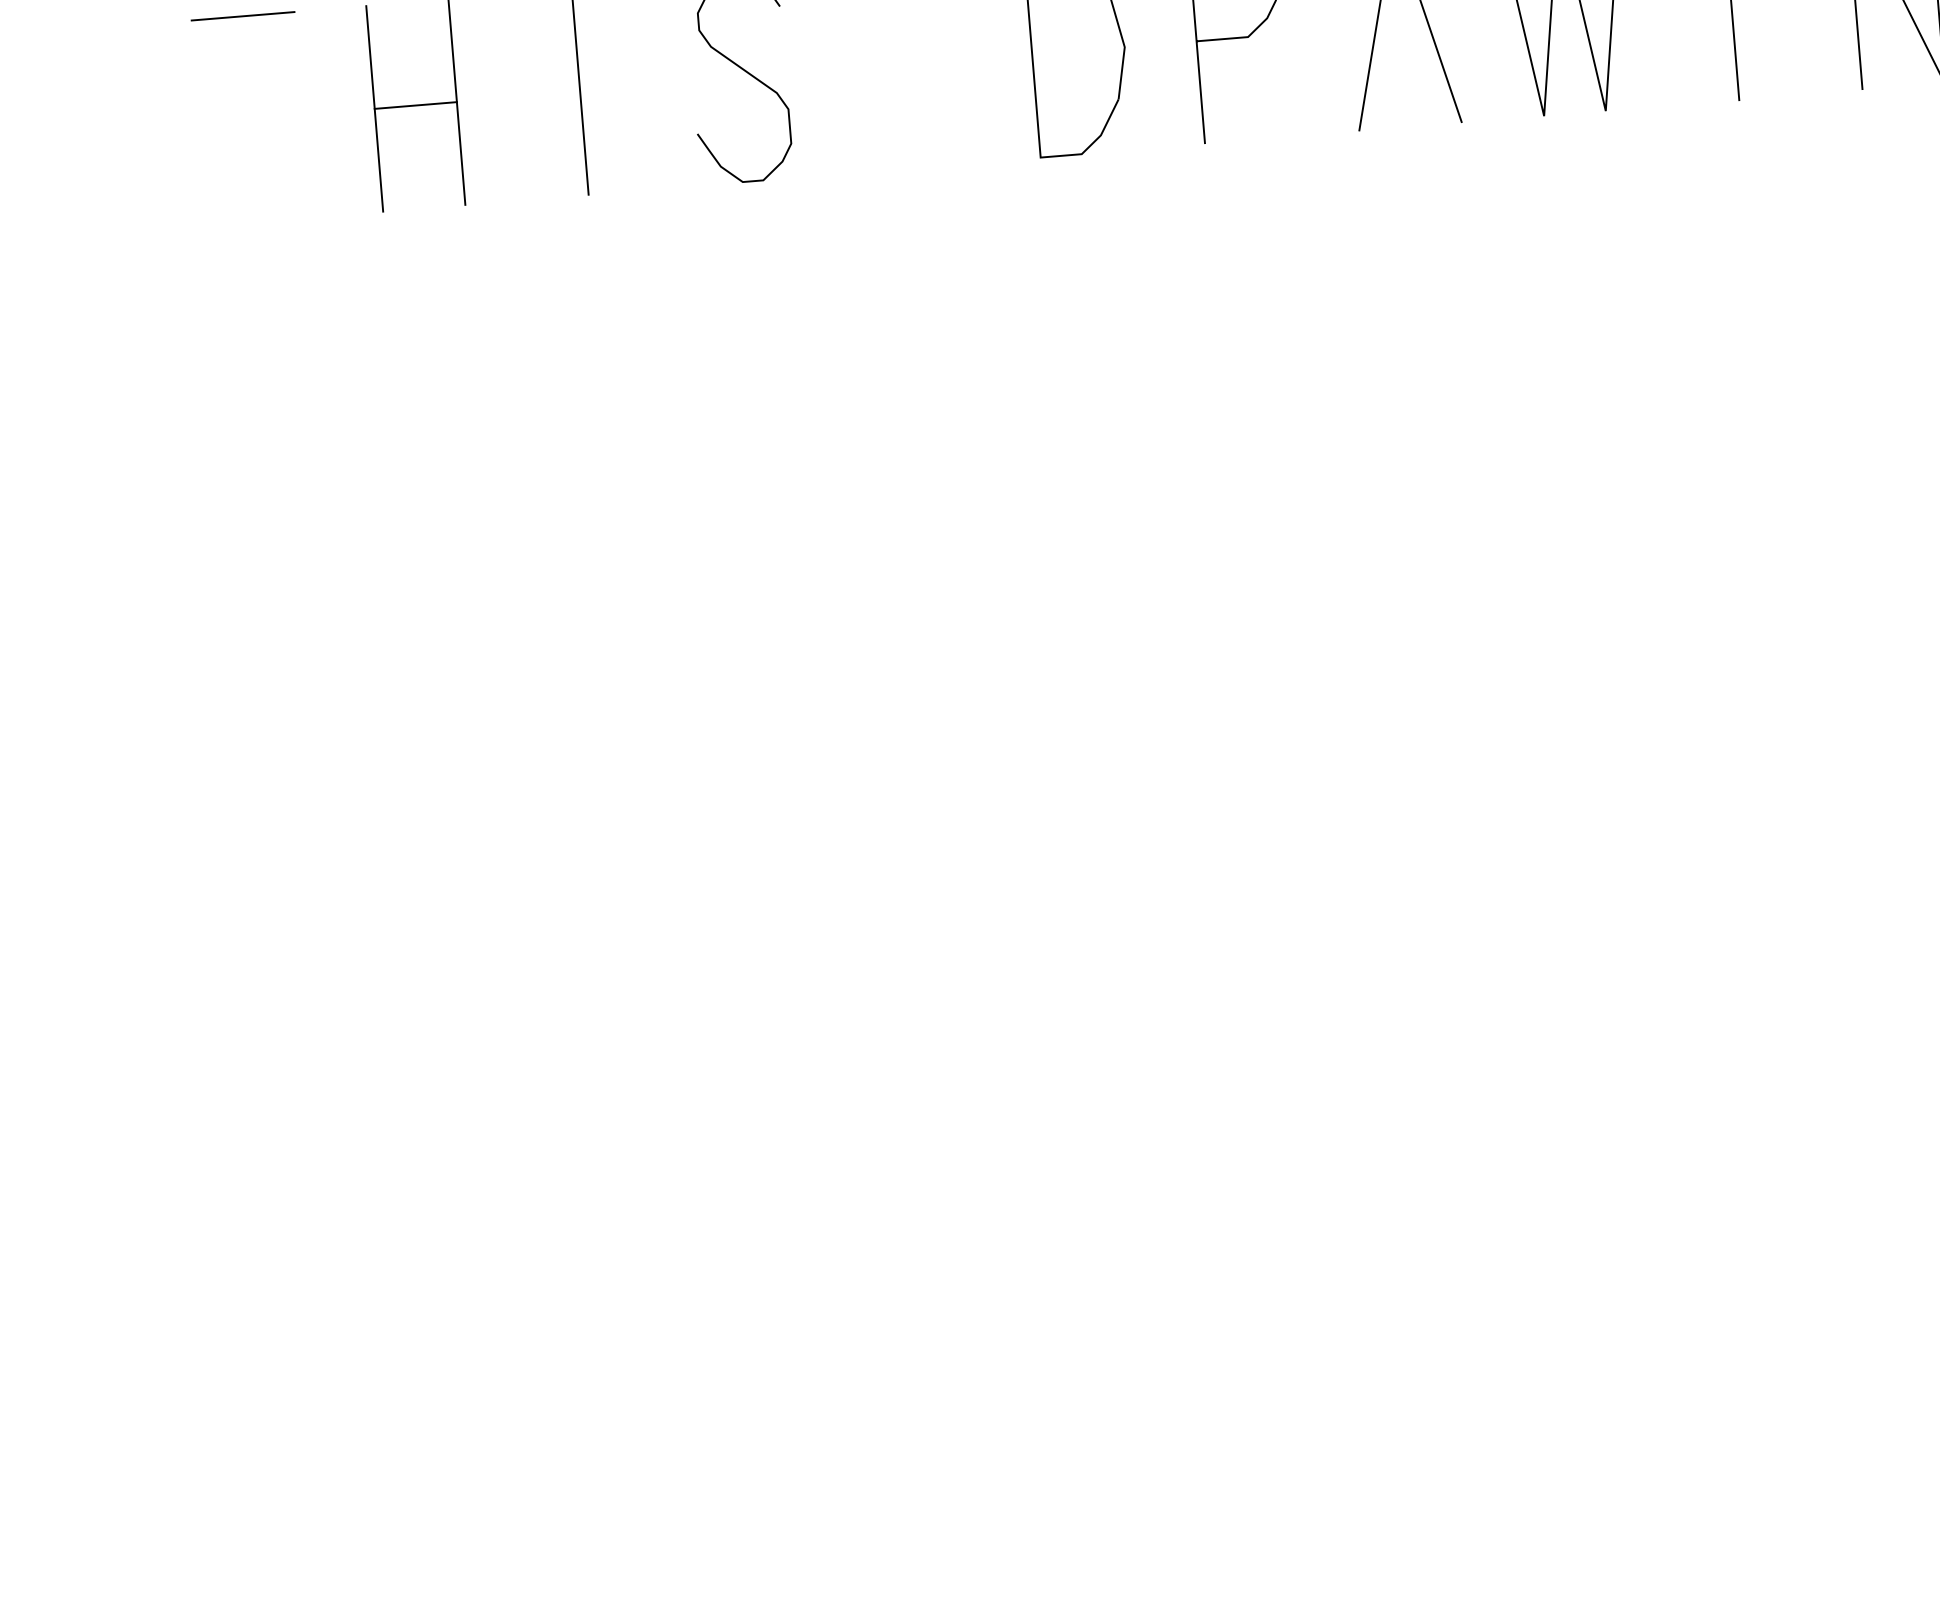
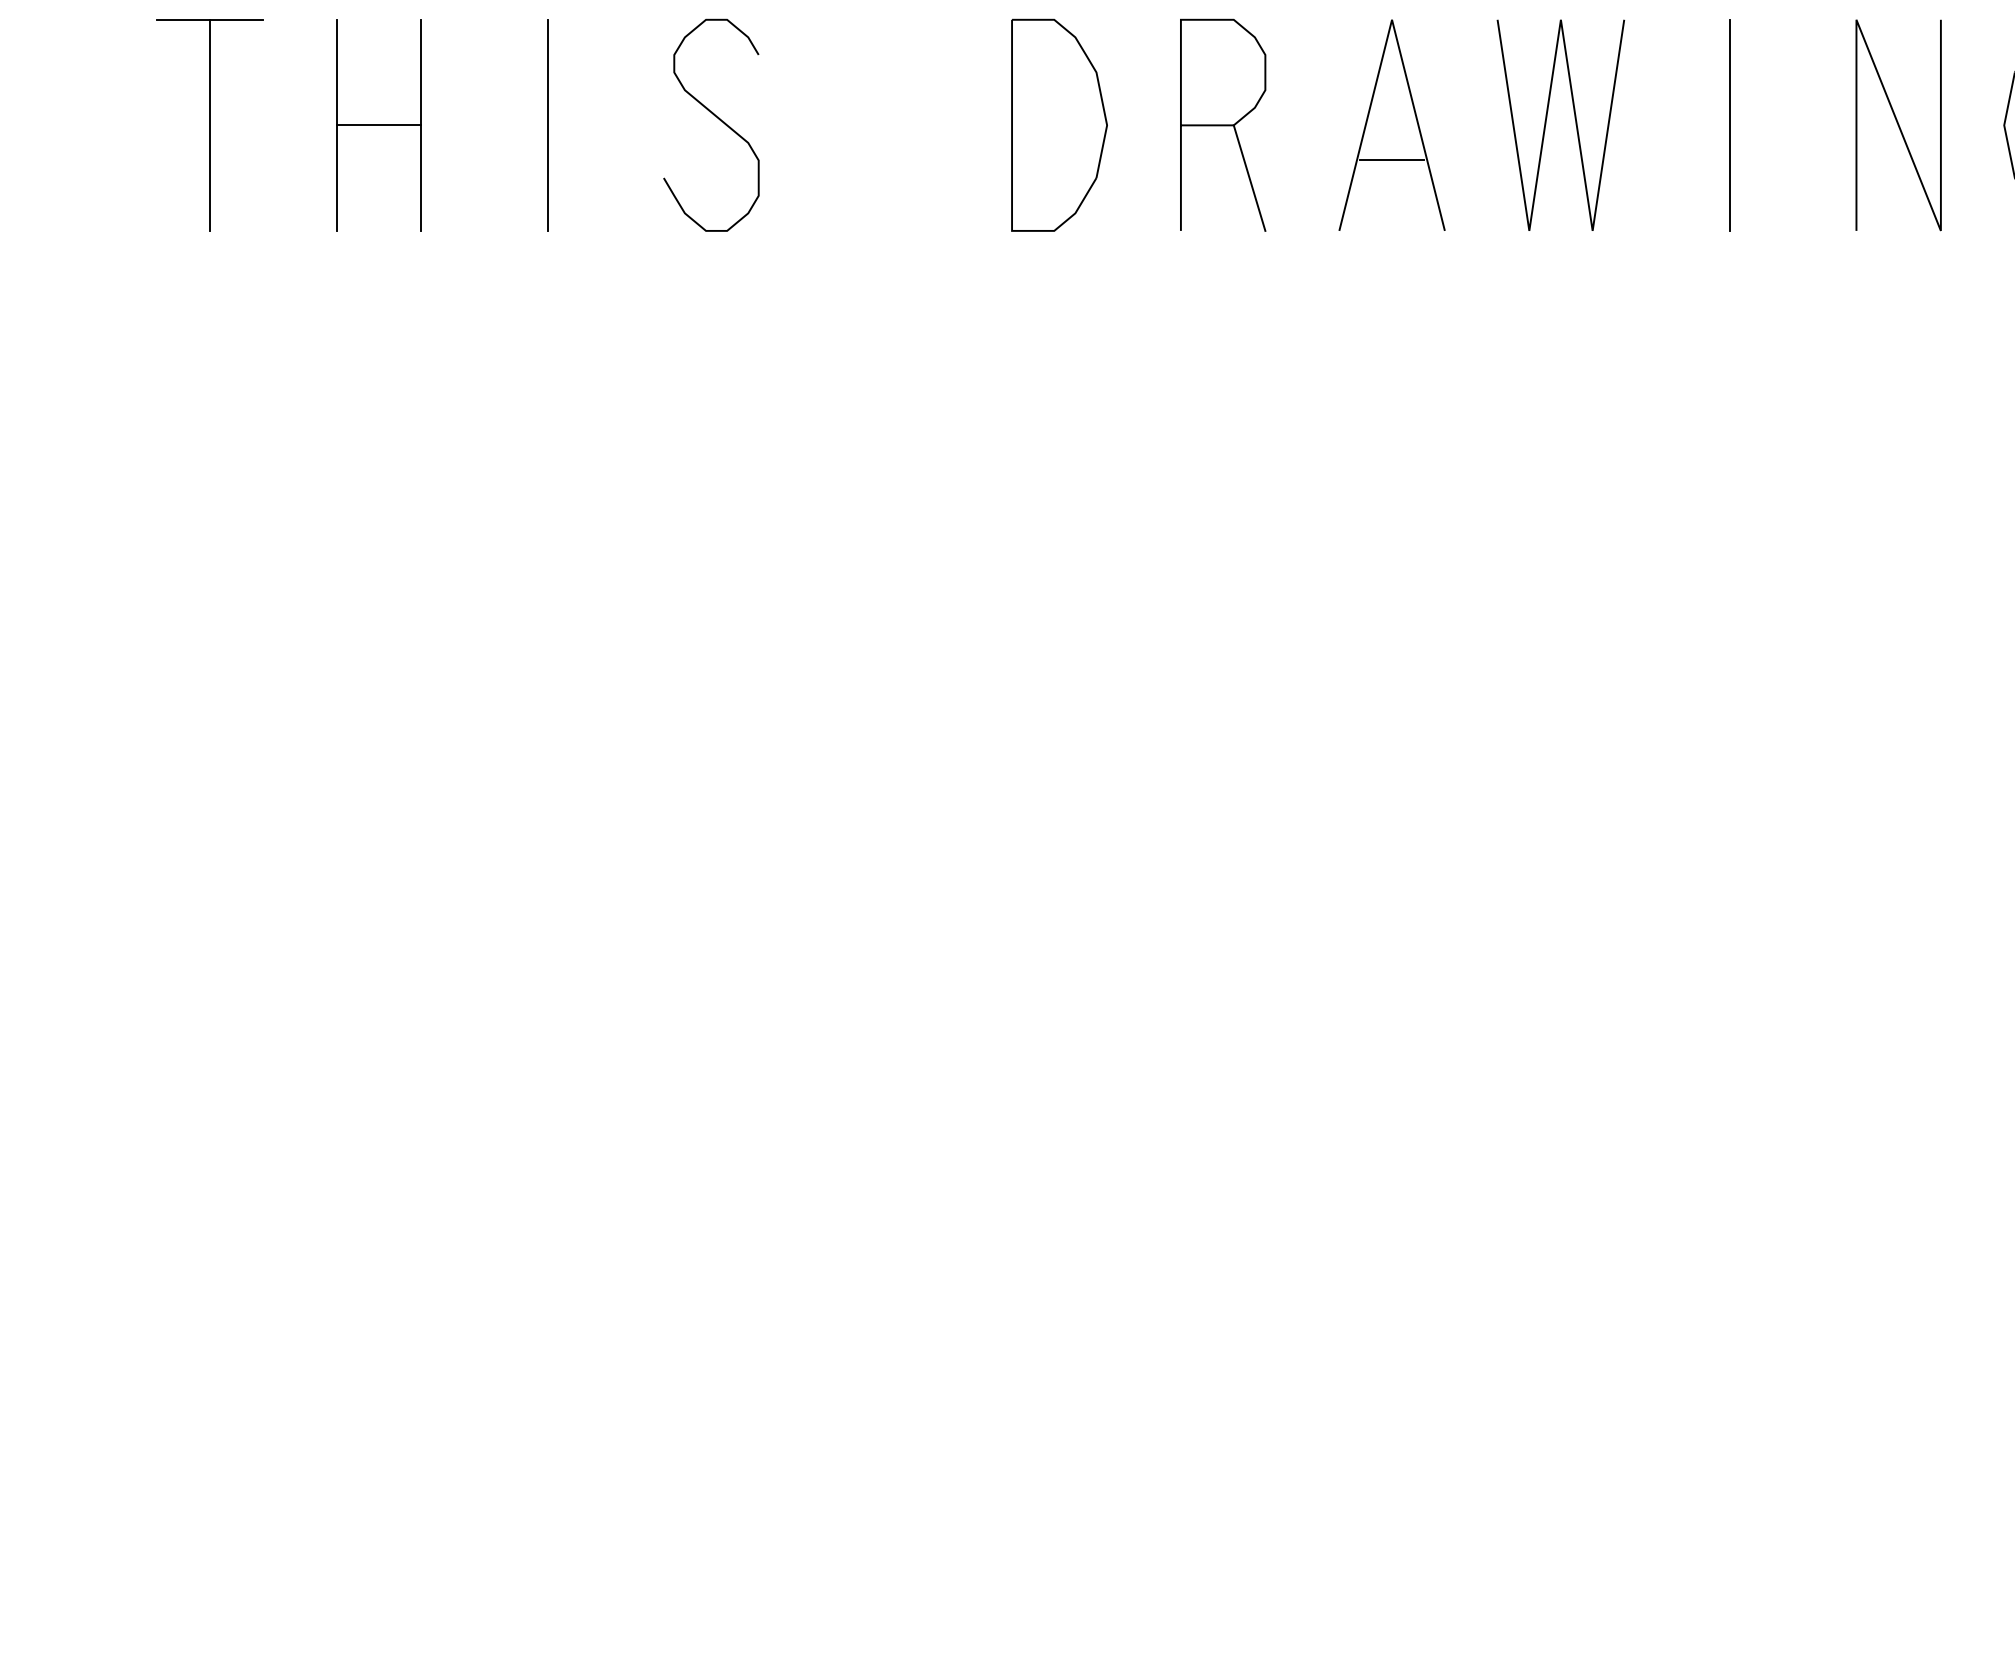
line: (1404, 58) -> (1391, 160), added
line: (1267, 86) -> (1249, 177), added
line: (251, 118) -> (209, 124), added

